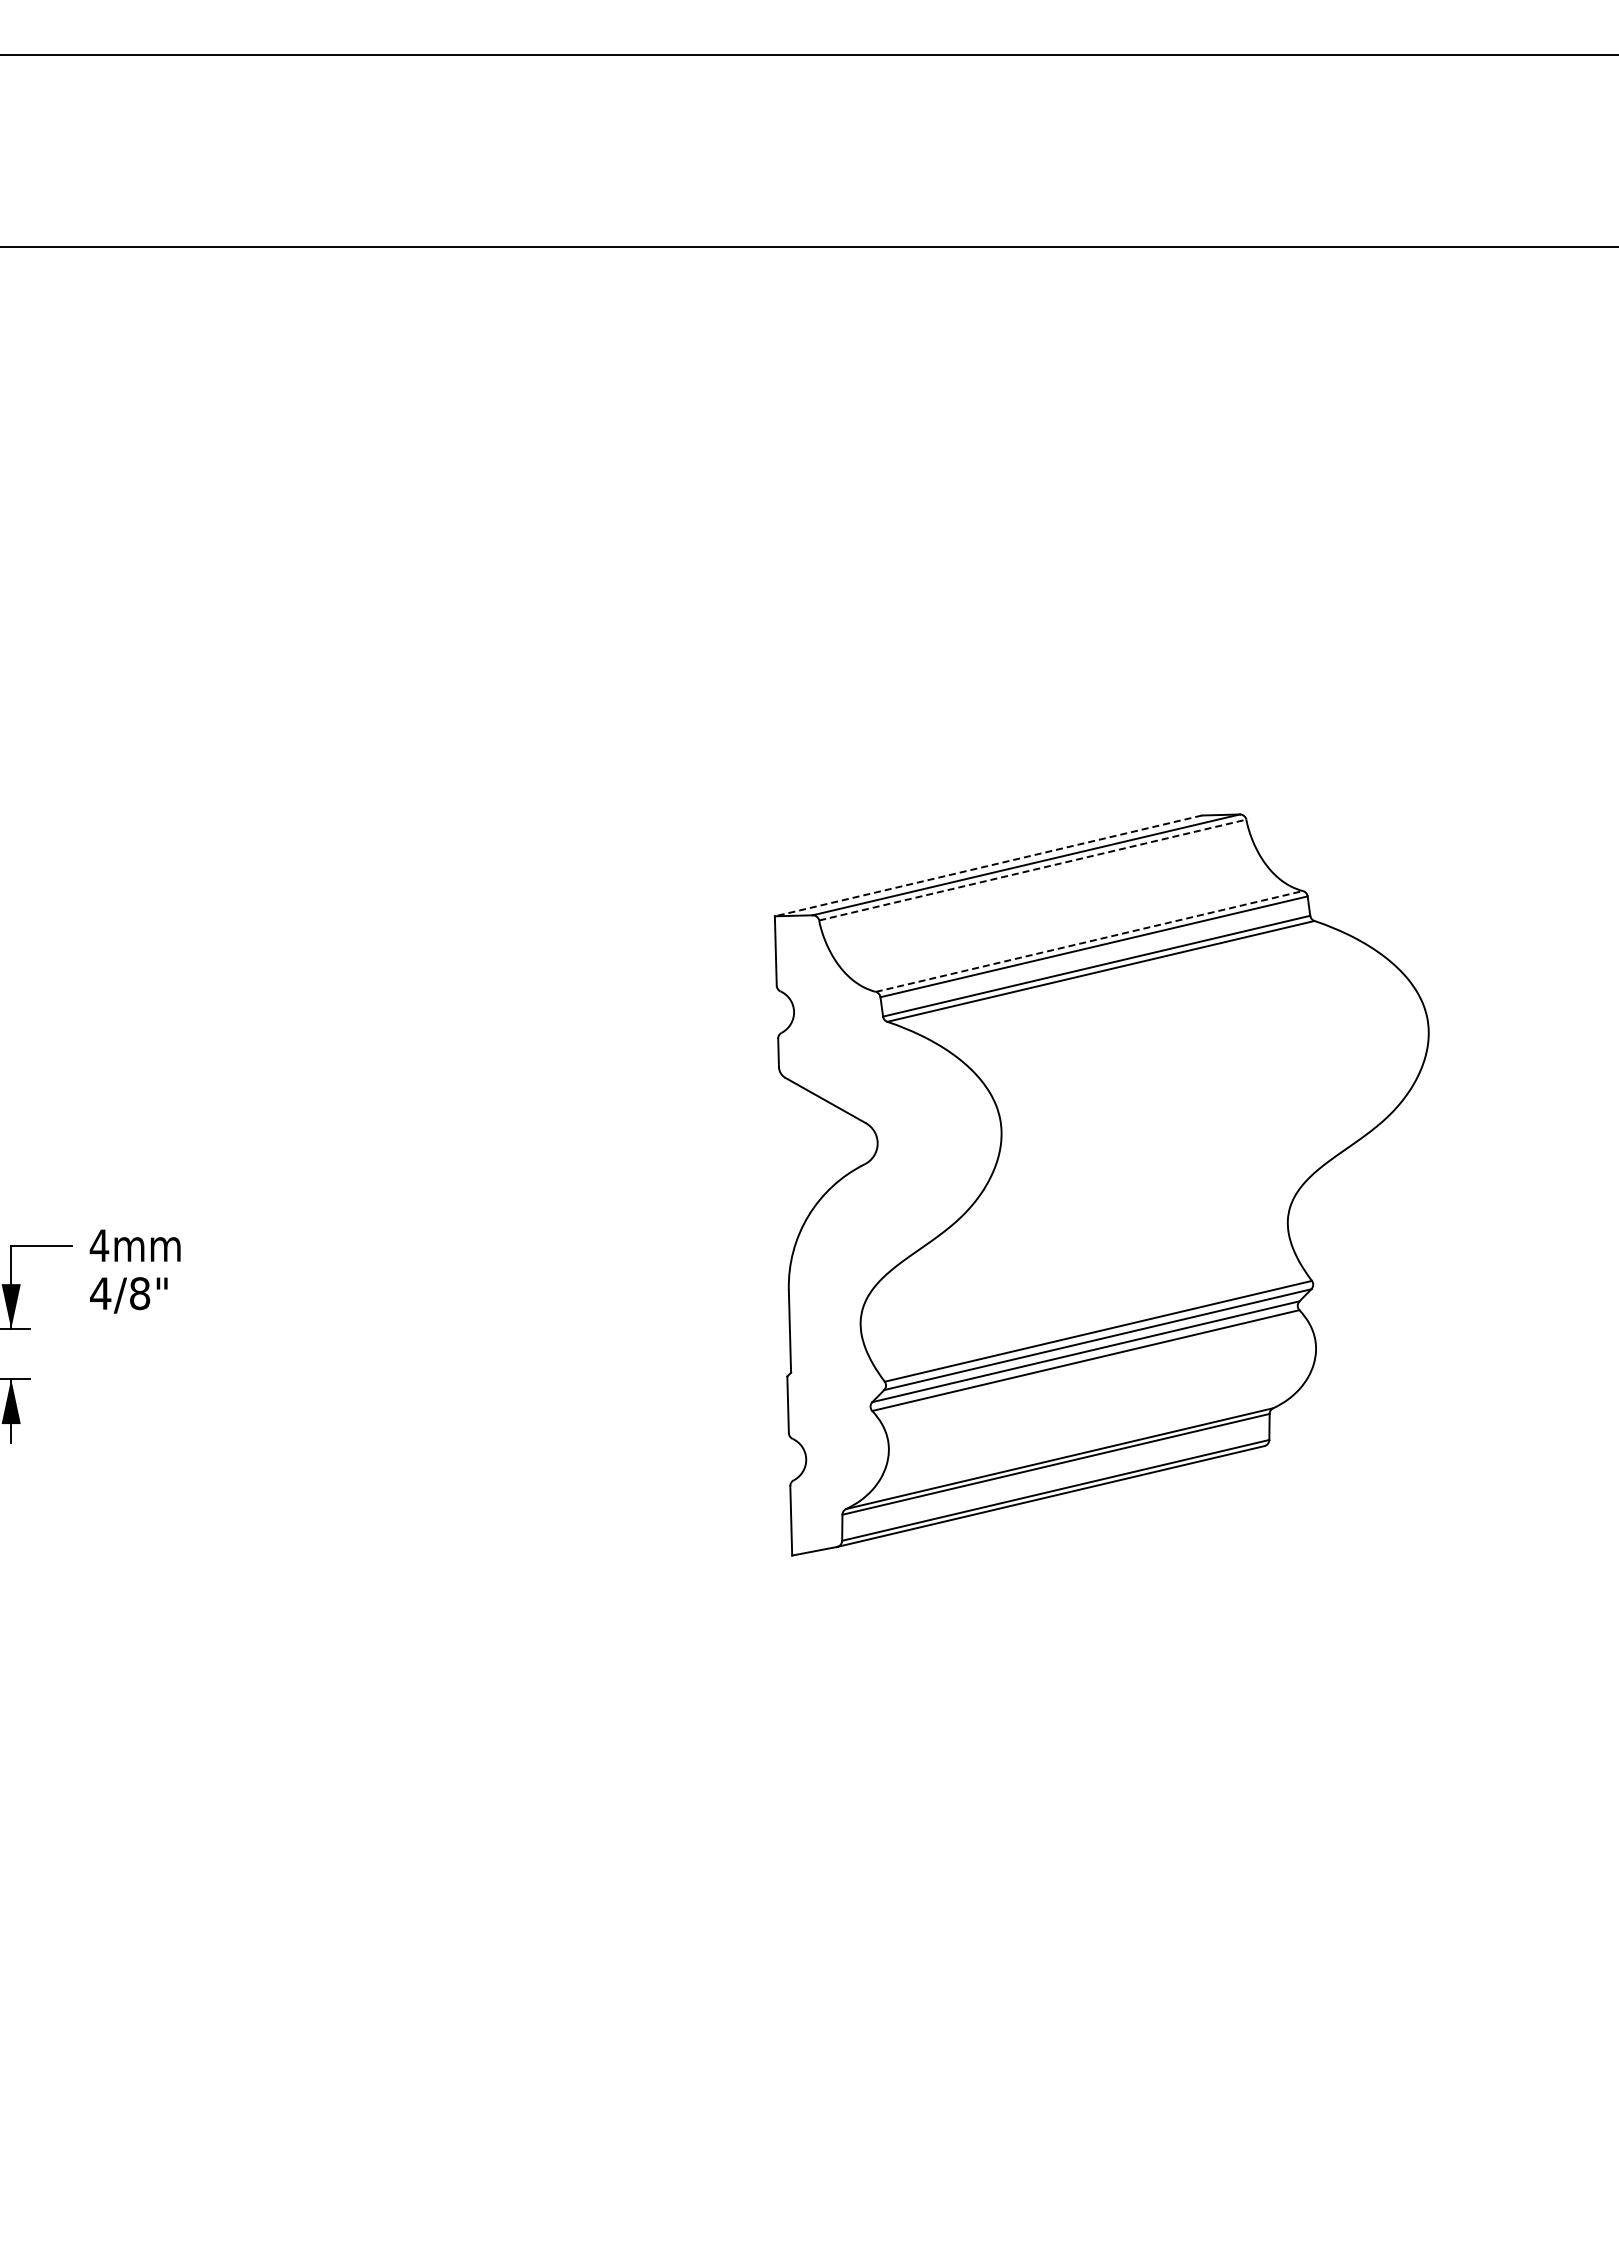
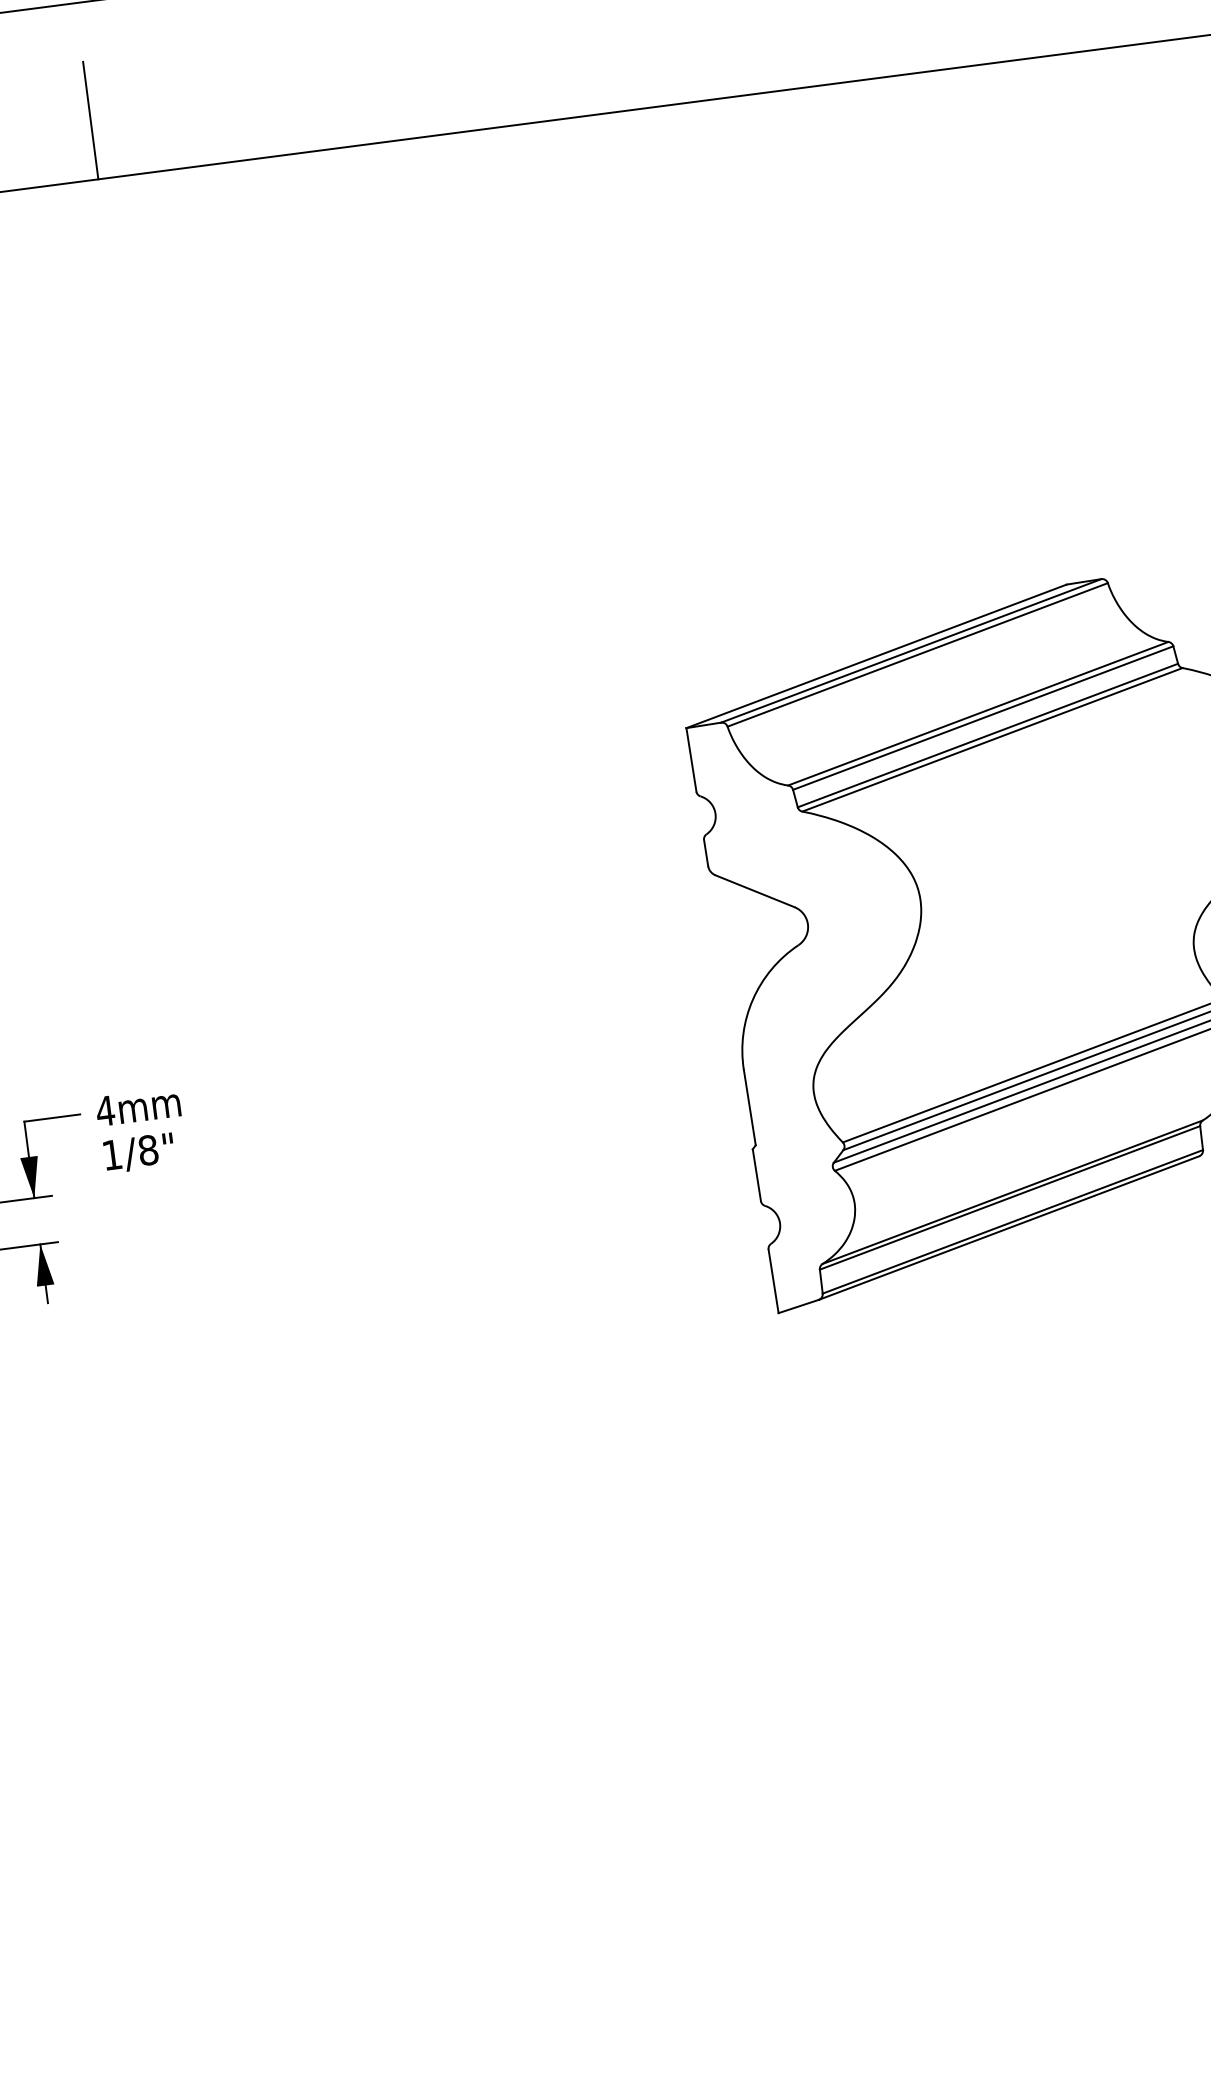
line: (221, 182) -> (90, 120), added
line: (987, 866) -> (875, 657), dashed -> solid
line: (1033, 869) -> (918, 654), dashed -> solid
line: (1089, 941) -> (978, 713), dashed -> solid
text: (100, 1293) -> (112, 1154), 4/8" -> 1/8"

